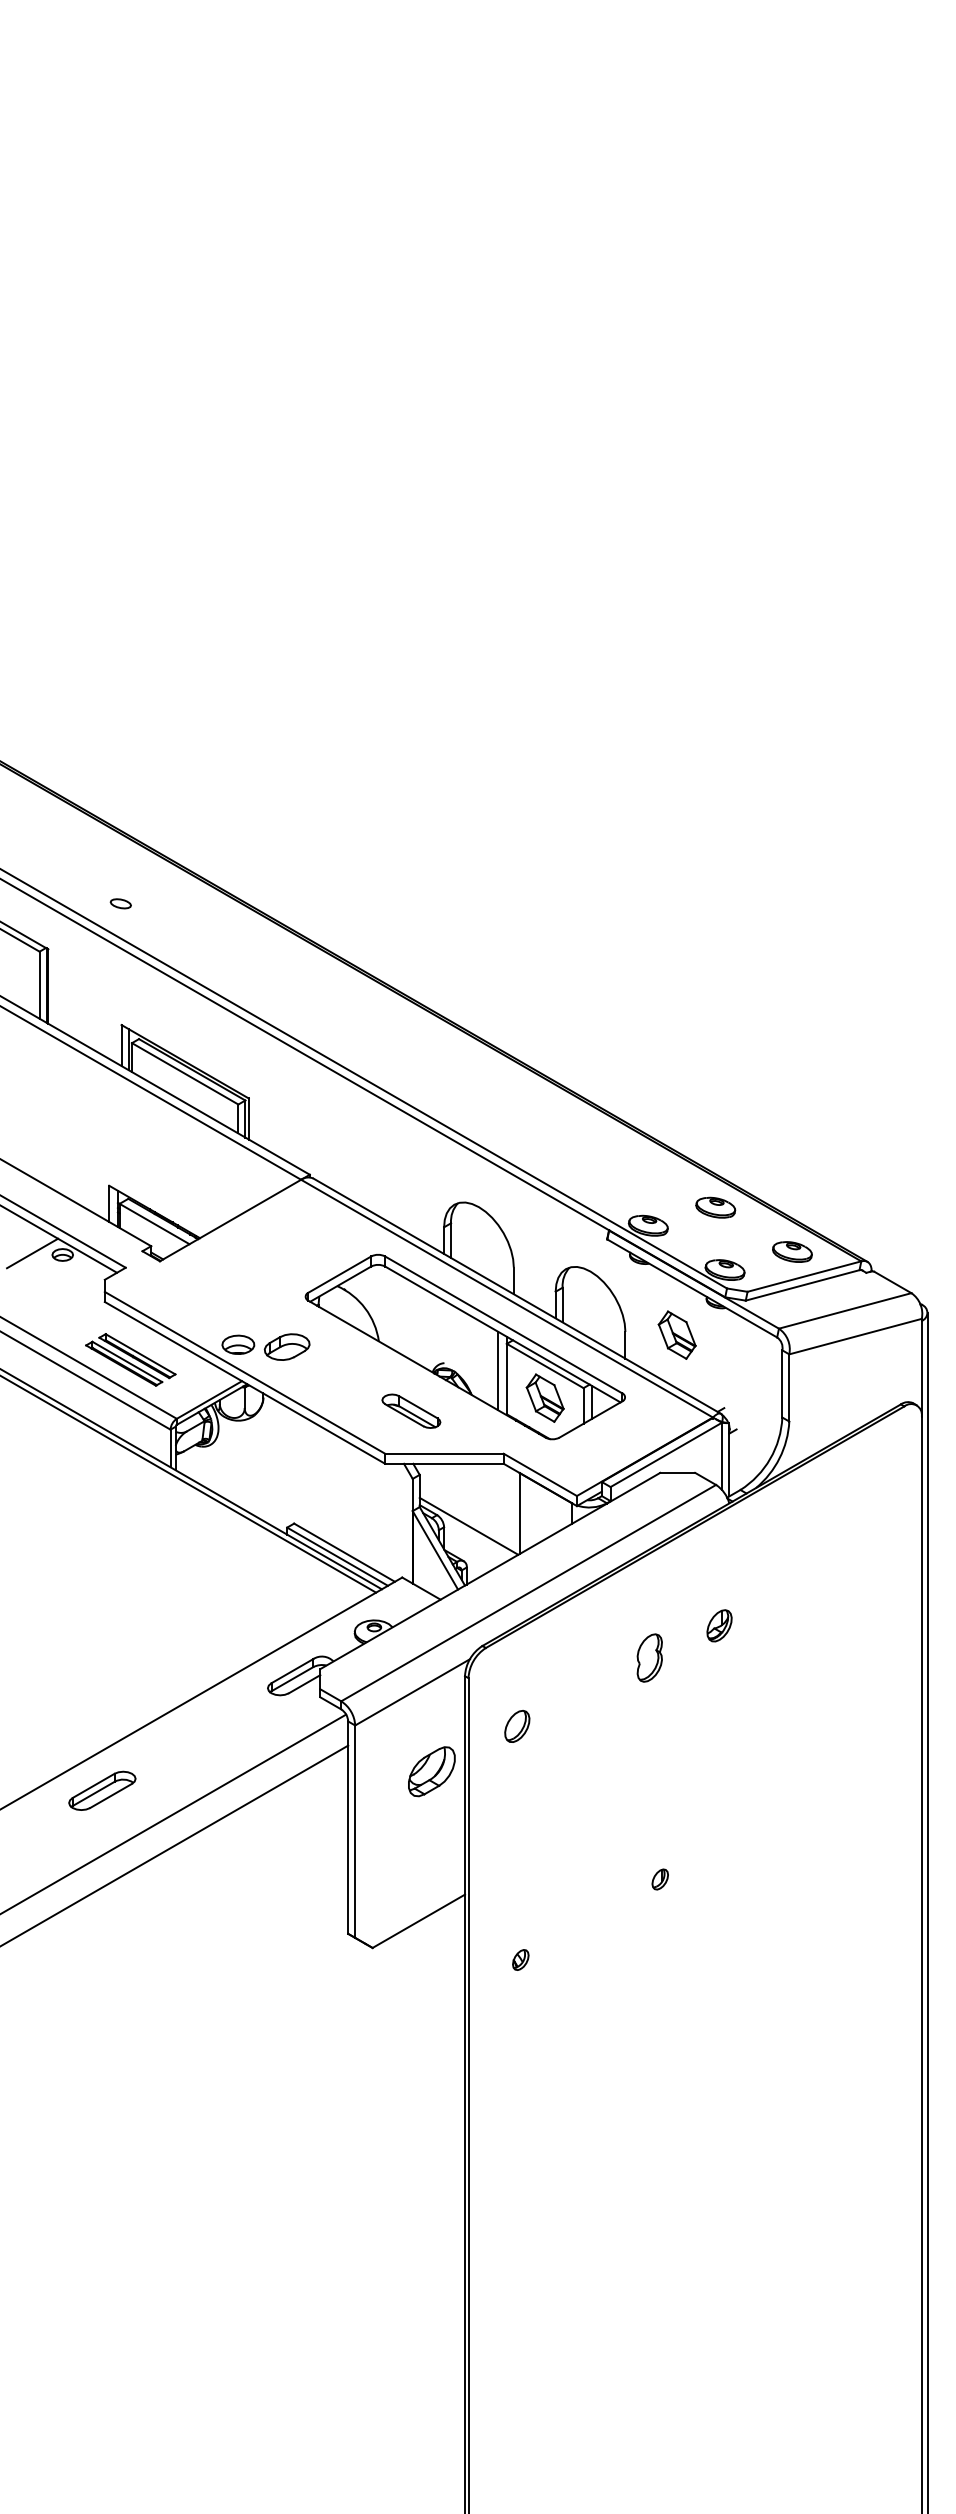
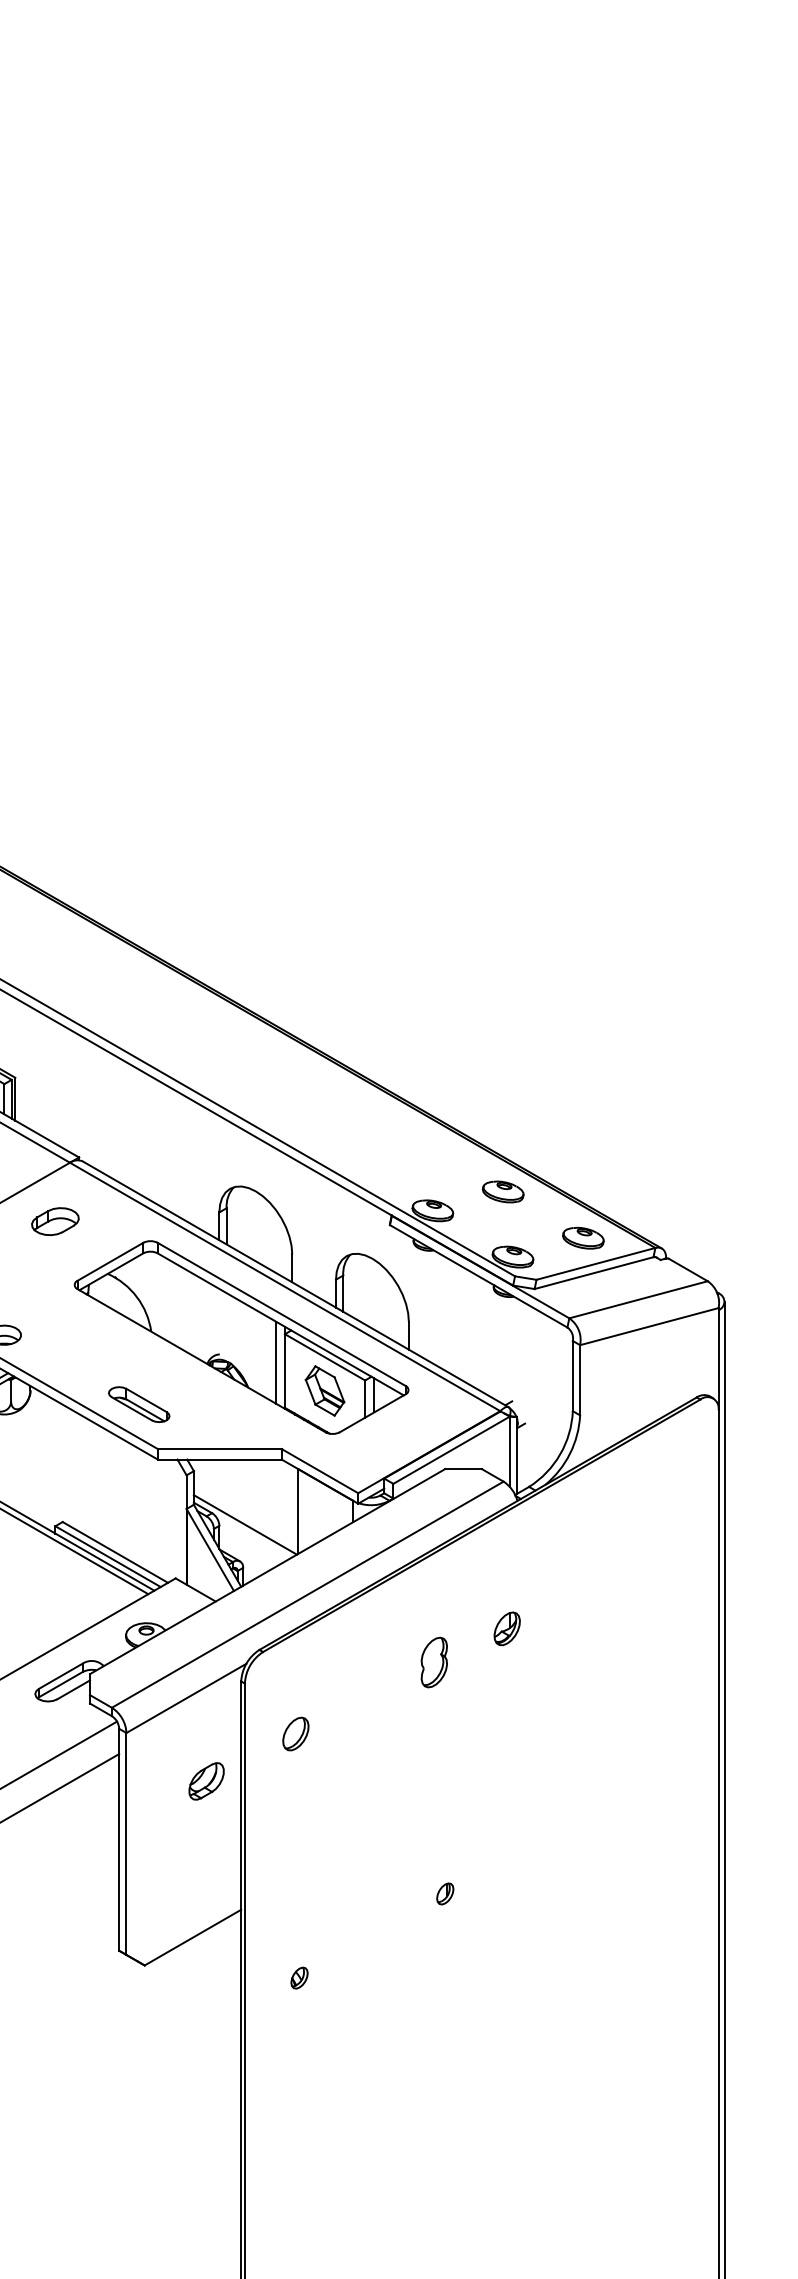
part: (676, 1334) -> (462, 1324), removed
part: (286, 1346) -> (54, 1220), moved
part: (411, 1410) -> (139, 1403), moved
part: (431, 1771) -> (206, 1781), size x0.71

